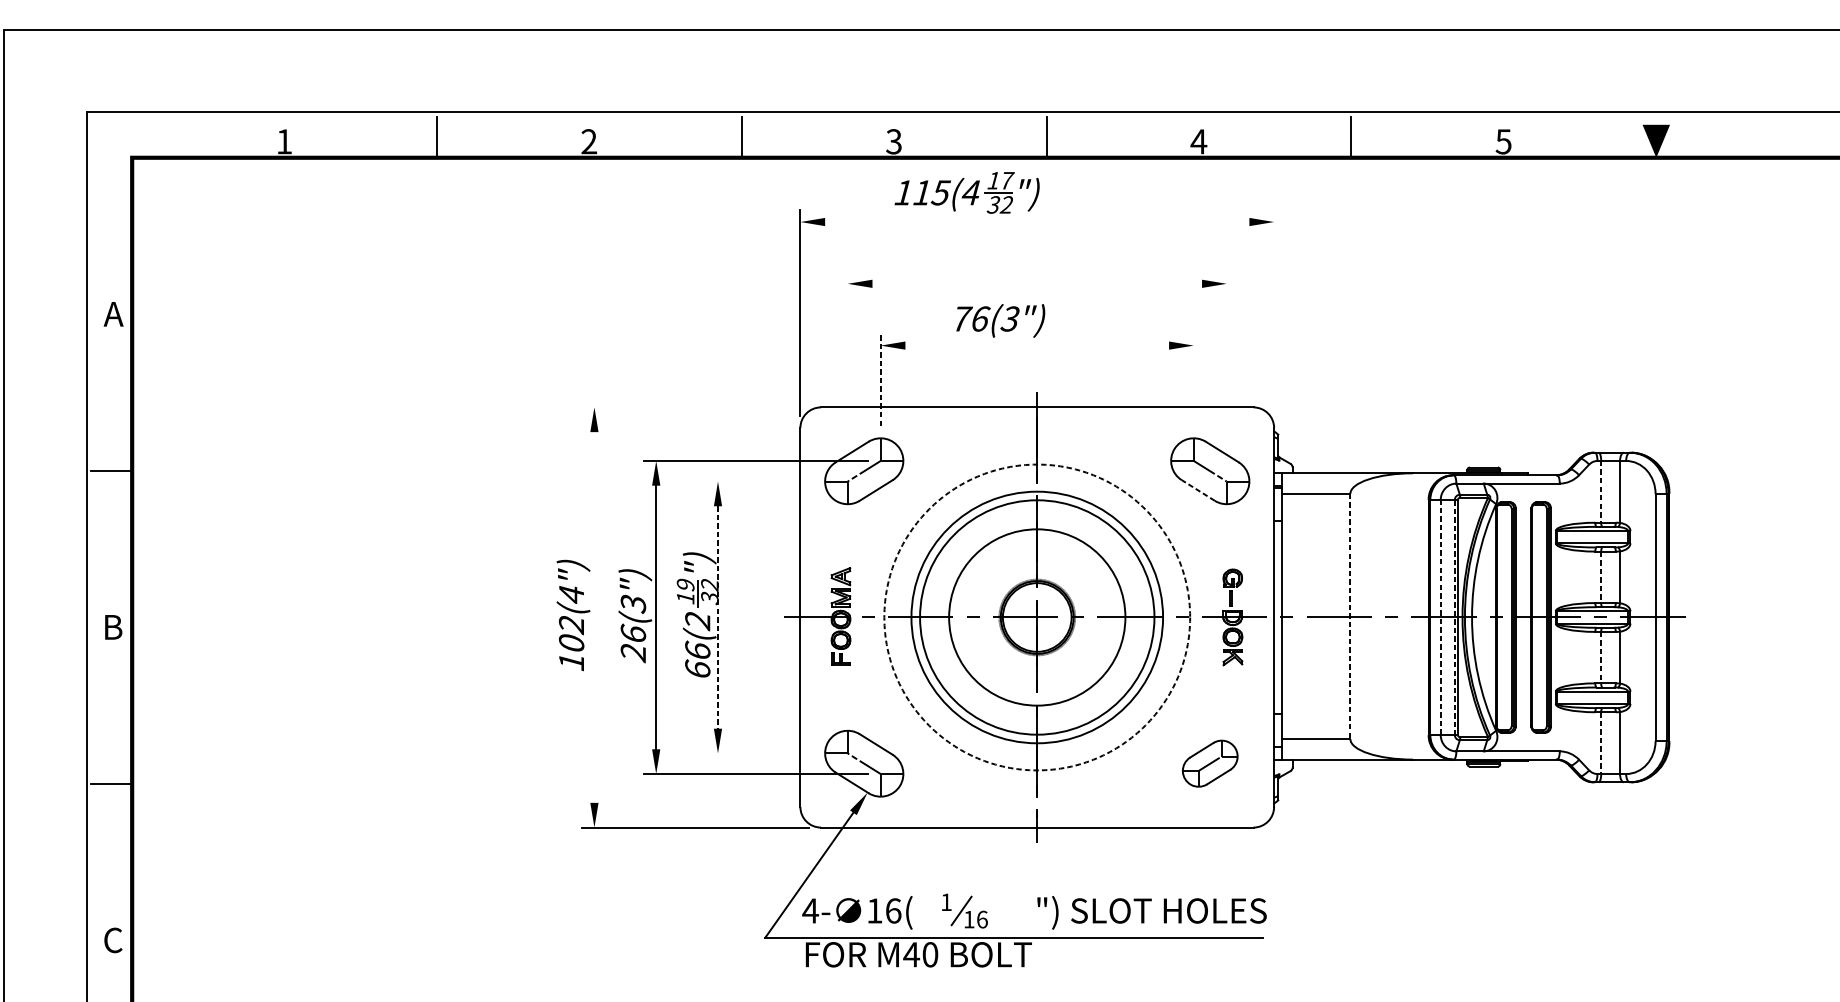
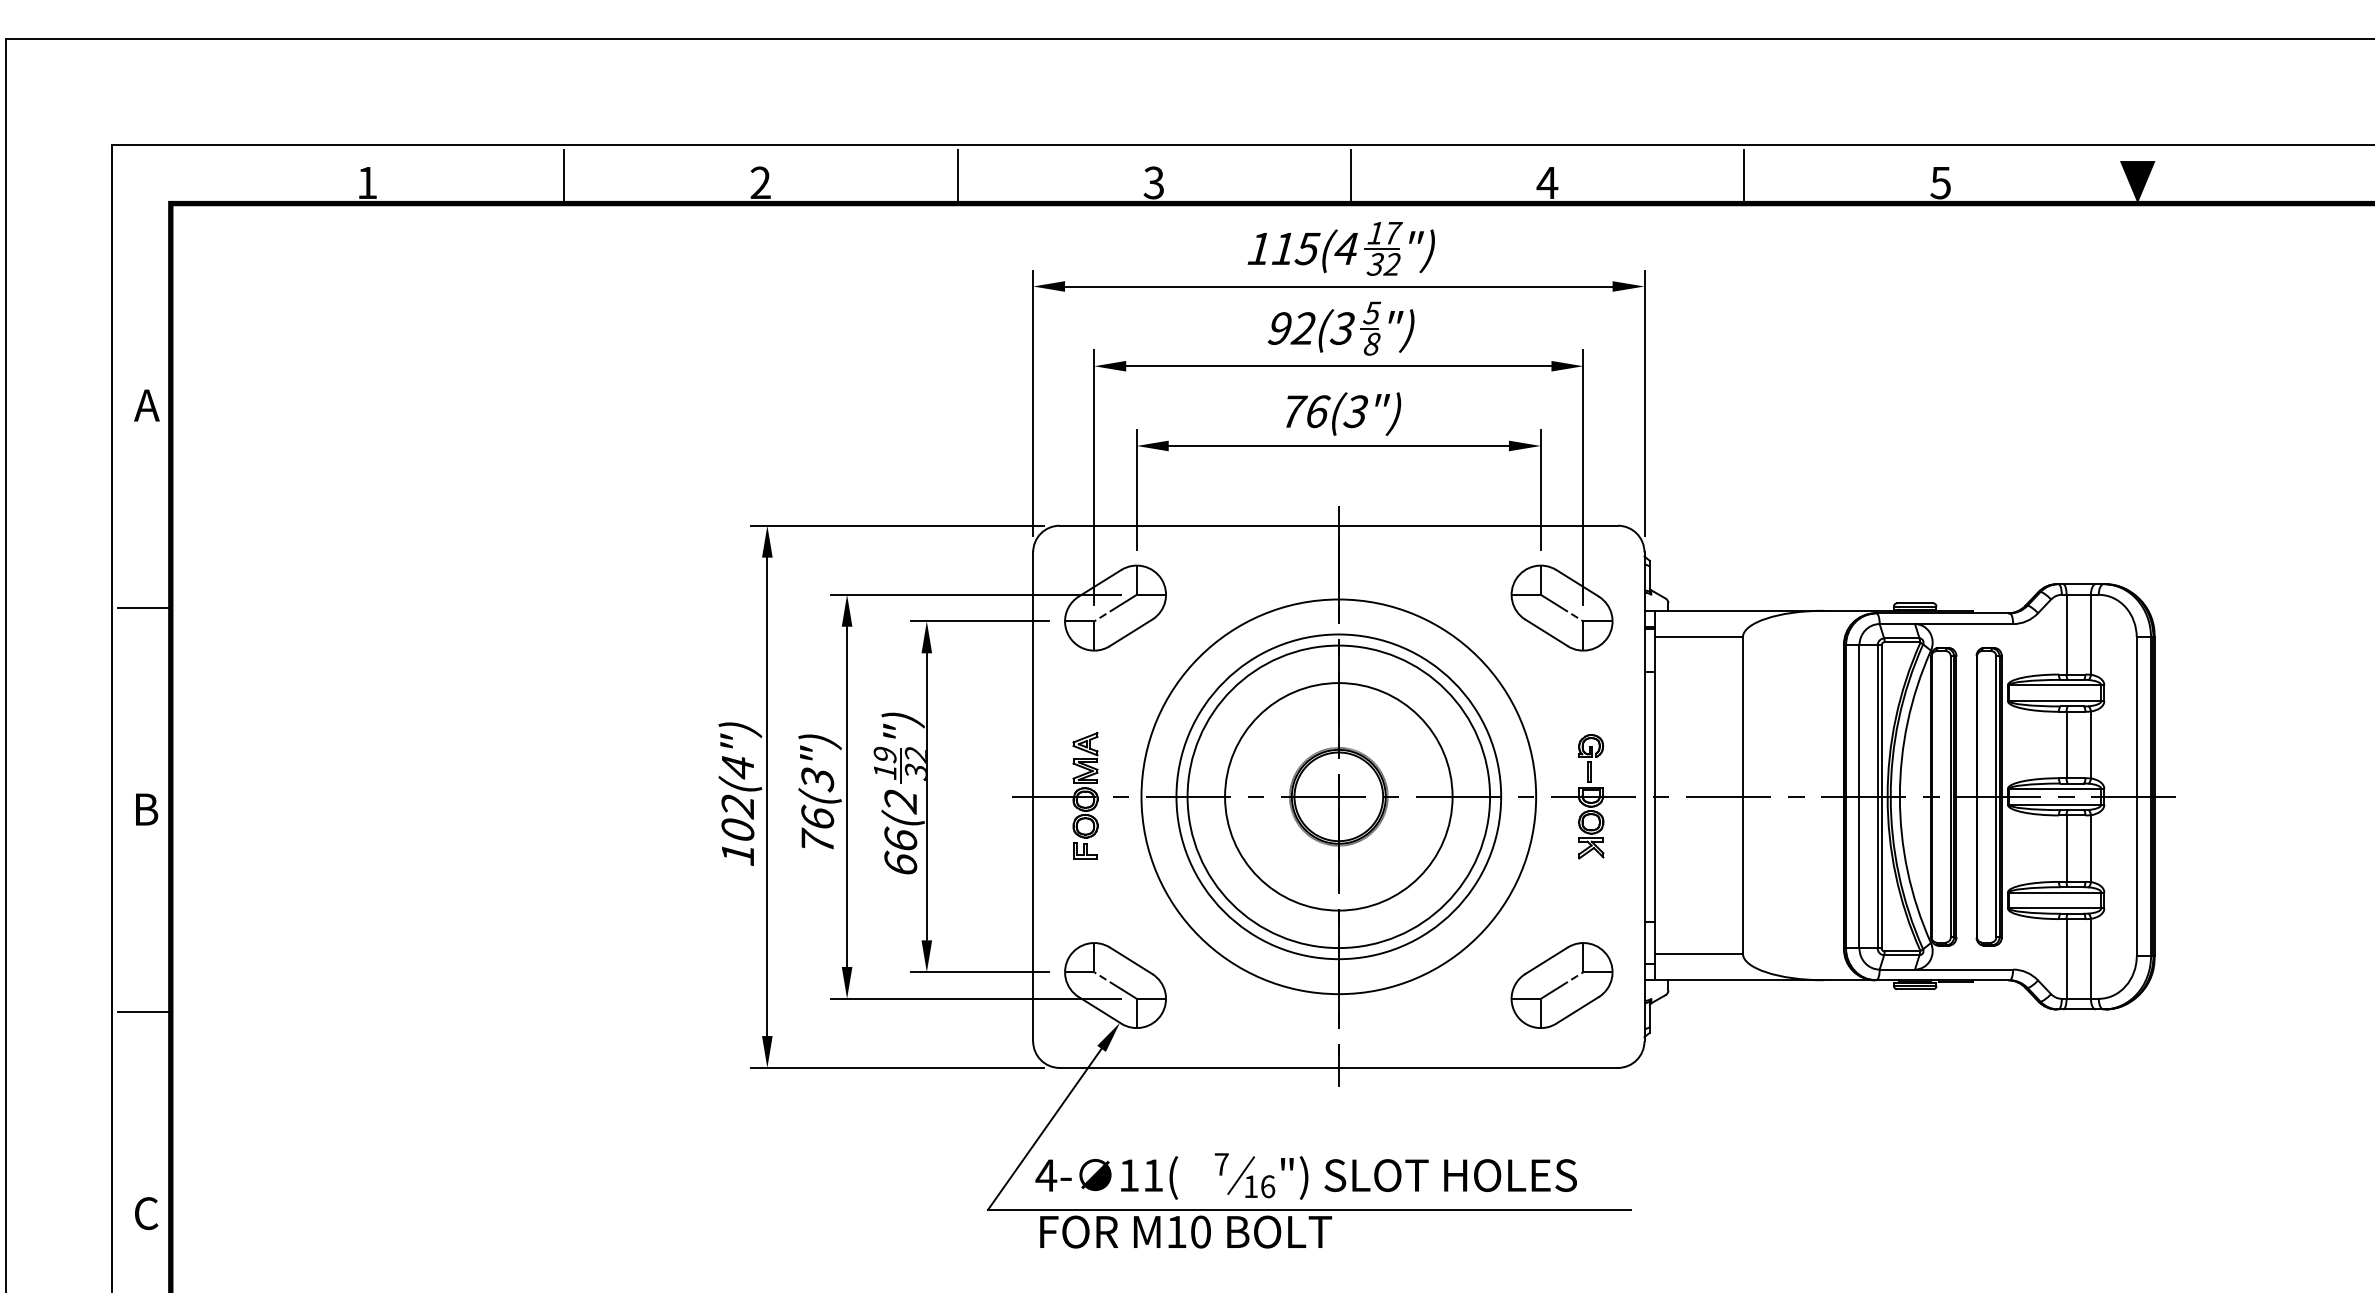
part: (966, 192) -> (1340, 248), moved
line: (1037, 222) -> (1338, 286), added
part: (1038, 254) -> (1340, 328), added
line: (1037, 284) -> (1338, 366), added
line: (1274, 312) -> (1644, 403), added
text: (1000, 320) -> (1343, 413), moved
line: (1037, 345) -> (1338, 445), added
line: (847, 370) -> (1094, 477), added
line: (1226, 370) -> (1583, 477), added
line: (880, 379) -> (1136, 489), dashed -> solid
line: (1193, 379) -> (1540, 489), added
line: (695, 407) -> (897, 525), added
line: (758, 481) -> (979, 621), added
line: (1198, 490) -> (1546, 632), dashed -> solid
line: (1601, 491) -> (2066, 634), dashed -> solid
line: (1601, 577) -> (2066, 745), dashed -> solid
line: (594, 617) -> (767, 796), added
line: (717, 617) -> (926, 796), dashed -> solid
circle: (1037, 617) -> (1338, 796), dashed -> solid
line: (1350, 617) -> (1742, 796), dashed -> solid
line: (1440, 617) -> (1859, 796), dashed -> solid
line: (1454, 617) -> (1877, 796), dashed -> solid
text: (633, 652) -> (817, 841), 26(3") -> 76(3")
line: (1601, 658) -> (2066, 849), dashed -> solid
line: (1601, 742) -> (2066, 958), dashed -> solid
line: (758, 753) -> (979, 972), added
part: (1209, 763) -> (1561, 985), size x1.43
text: (946, 902) -> (1221, 1164), 1 -> 7
text: (893, 910) -> (1153, 1175), 16( -> 11(
text: (1151, 912) -> (1428, 1177), moved
text: (911, 954) -> (1176, 1231), M40 -> M10

